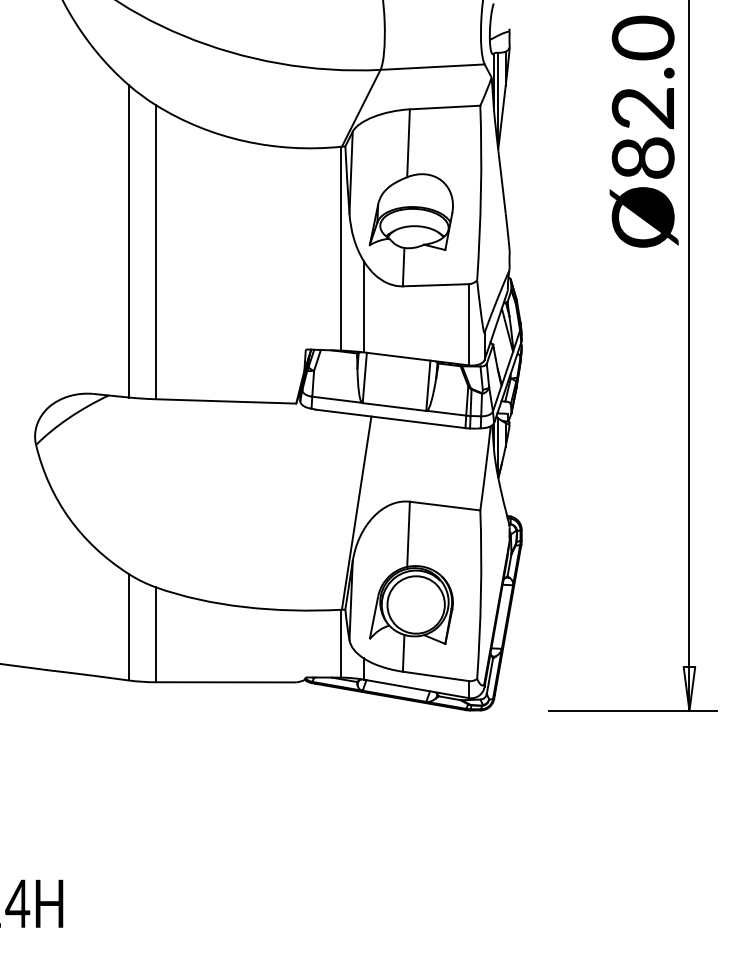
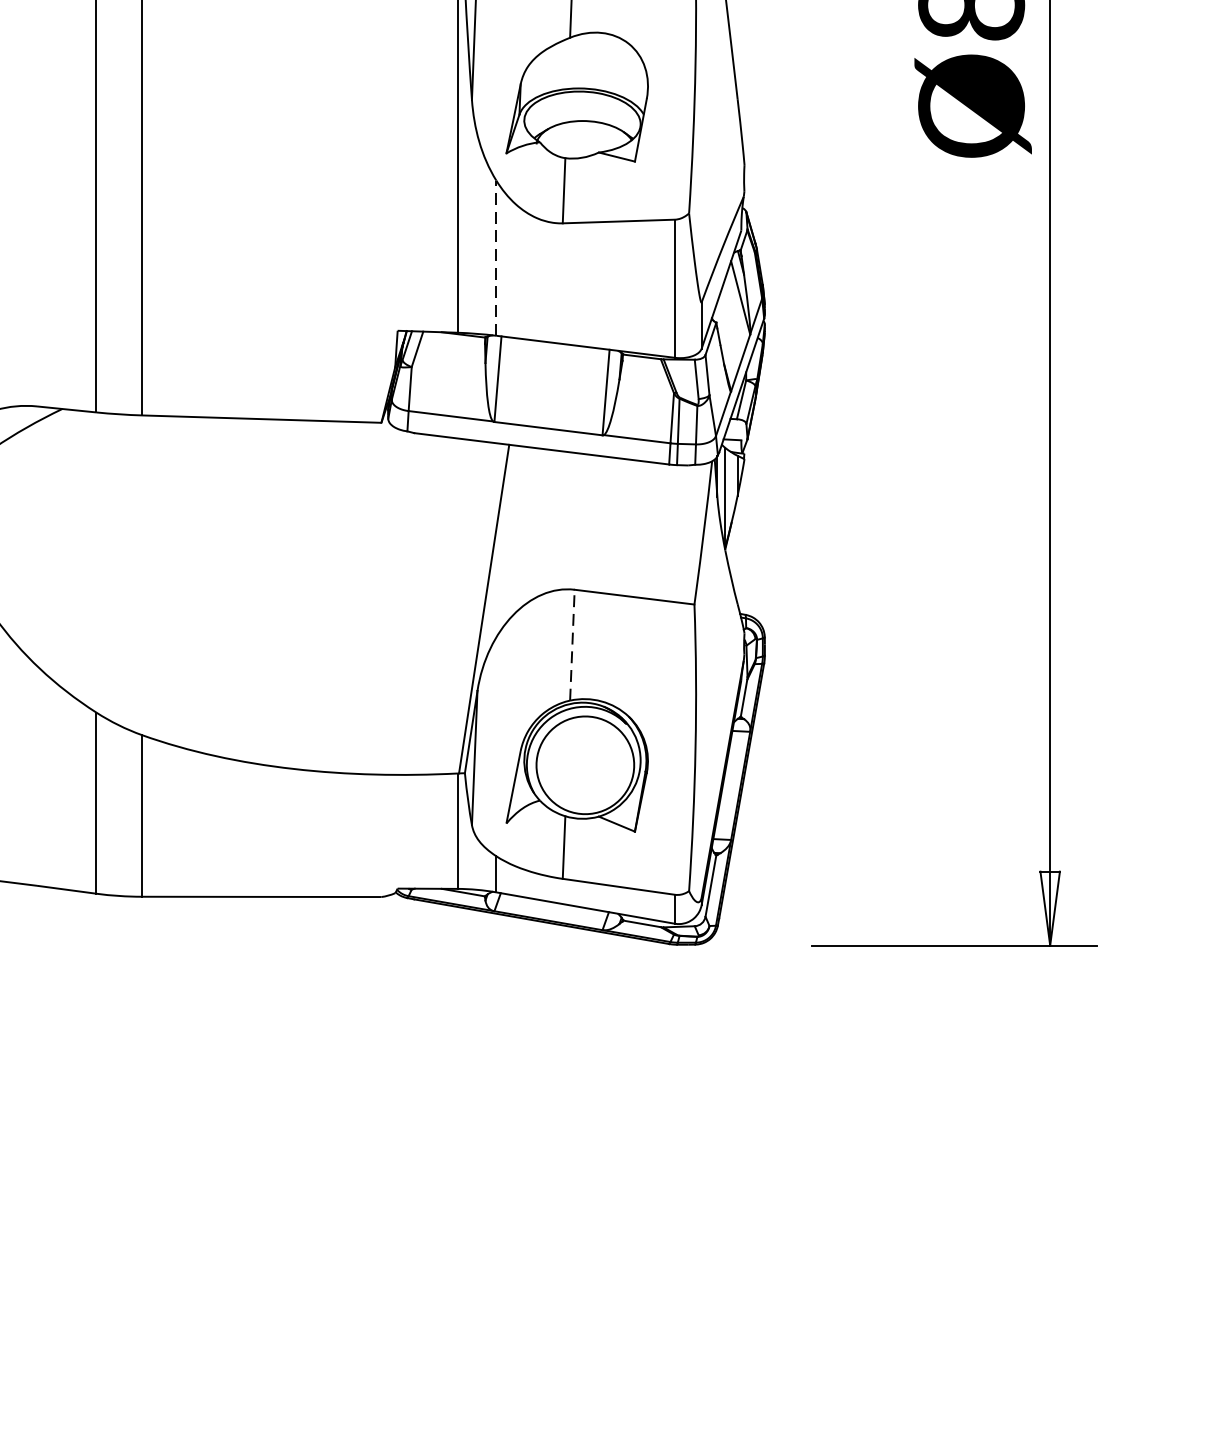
line: (363, 306) -> (495, 257), solid -> dashed
line: (408, 534) -> (572, 645), solid -> dashed

